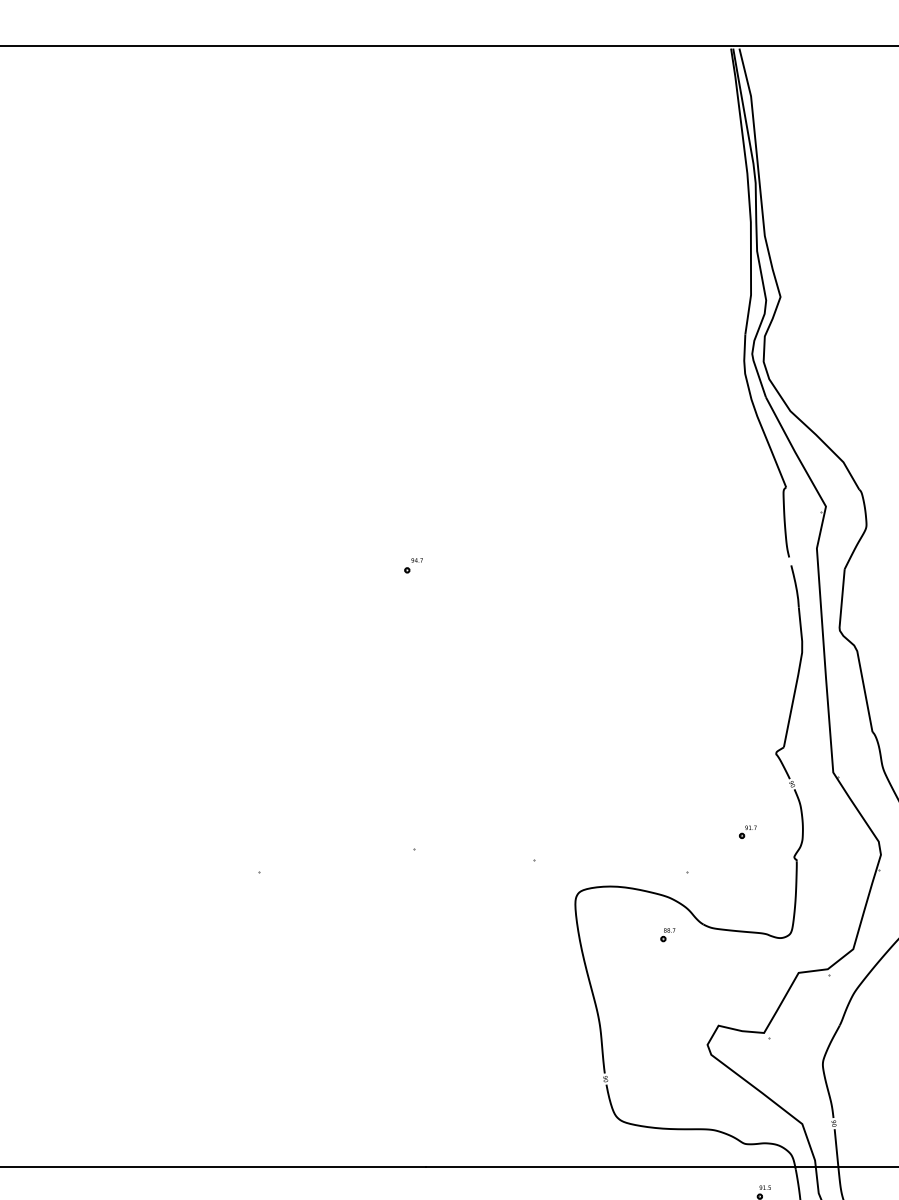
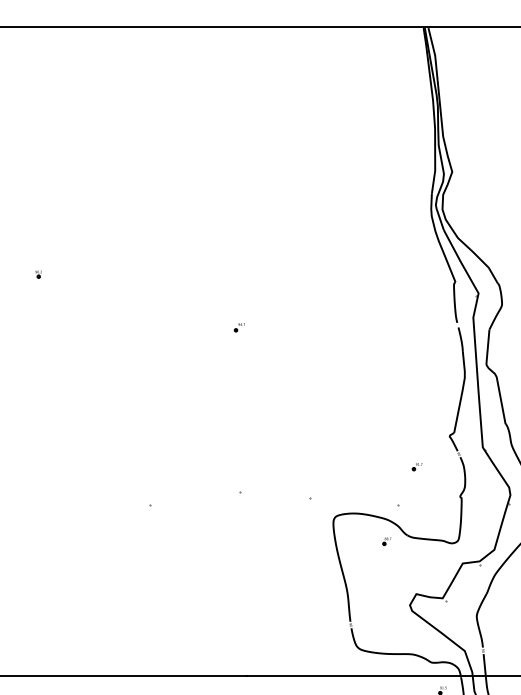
part: (66, 473) -> (38, 274), added
part: (746, 833) -> (416, 467), moved

